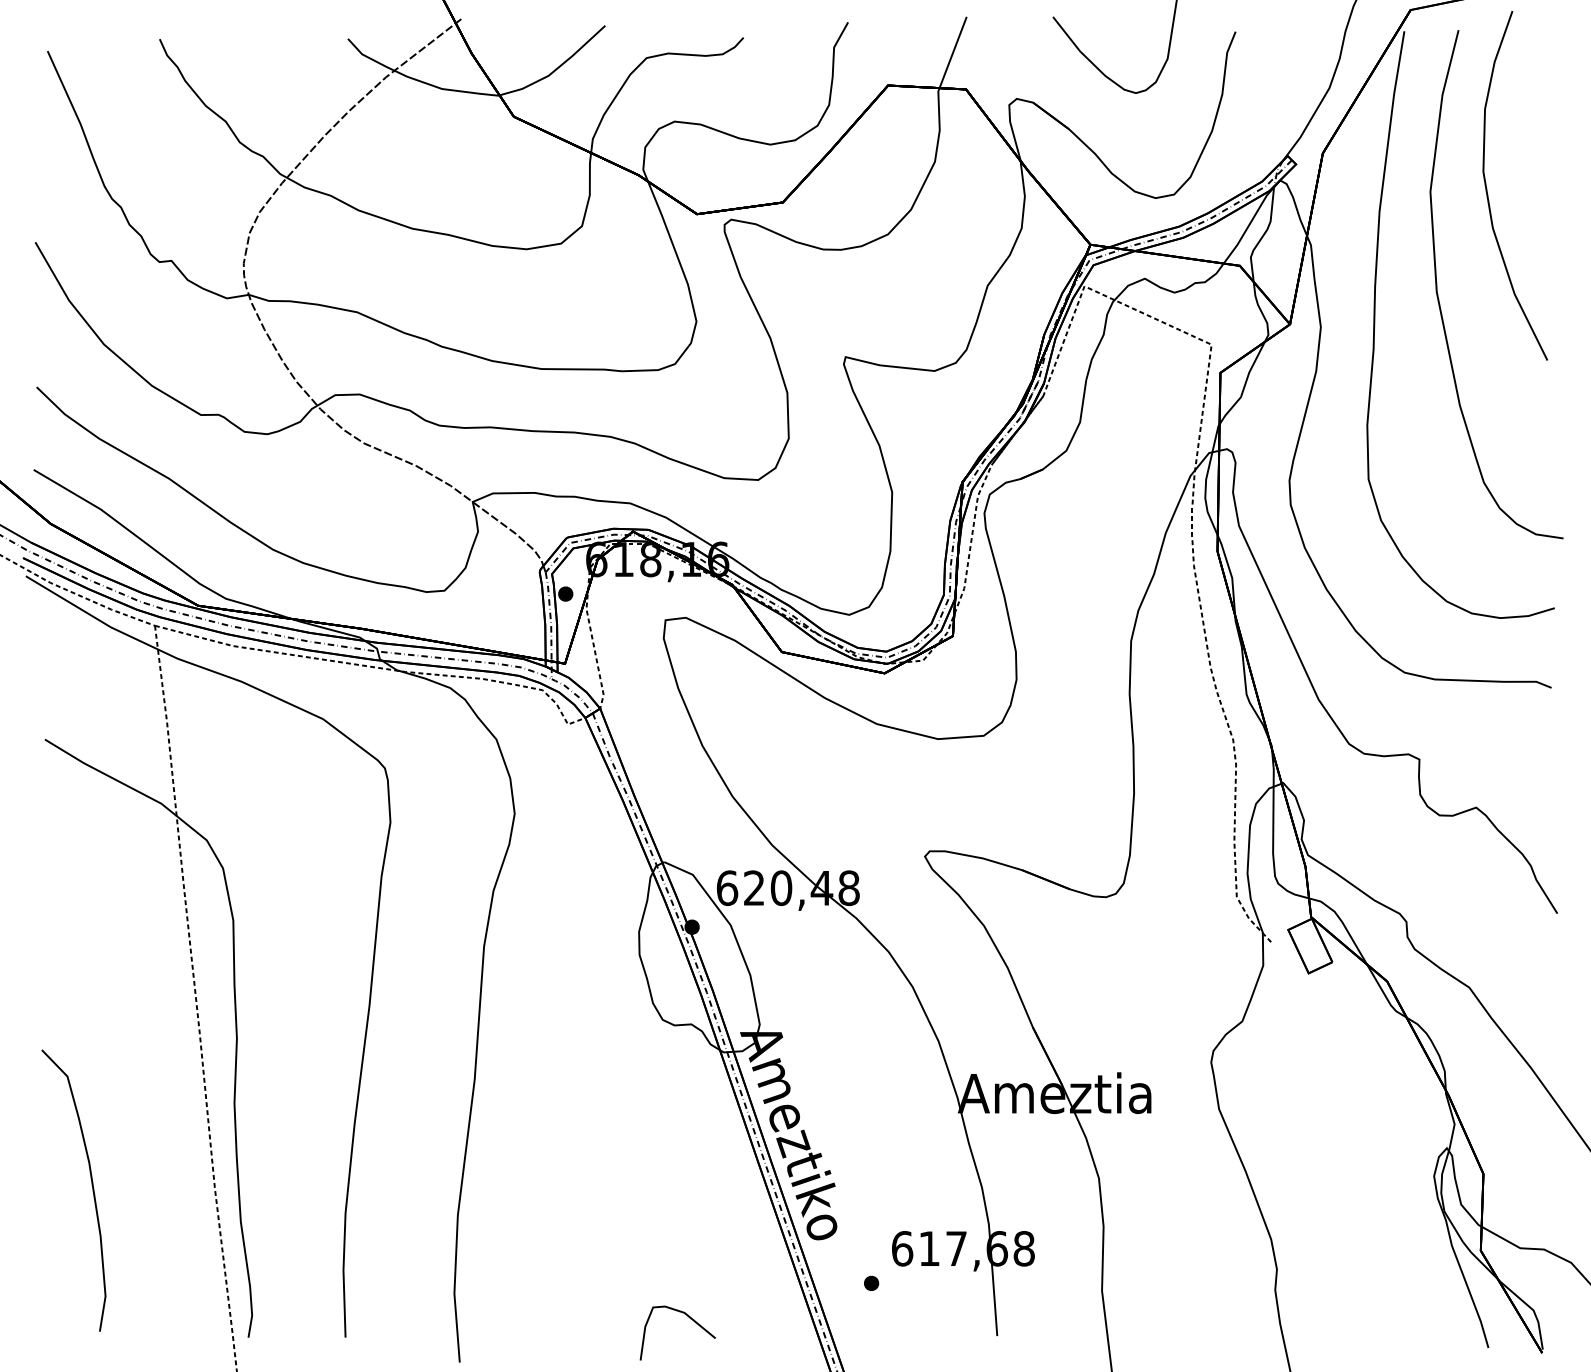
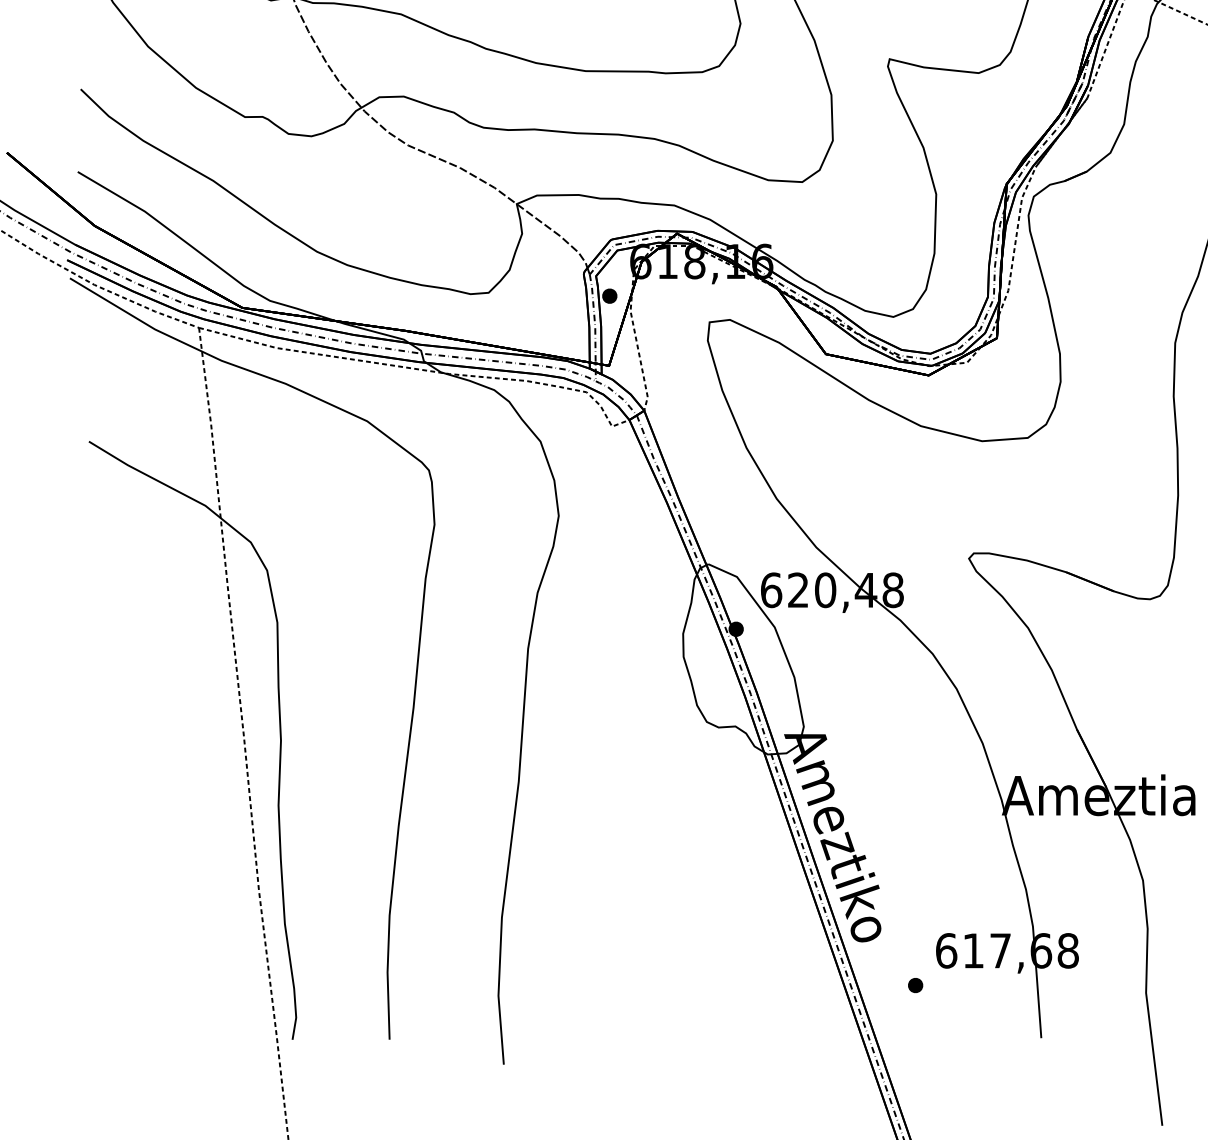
curve: (91, 1185) -> (135, 887), removed
curve: (689, 1318) -> (733, 1020), removed

